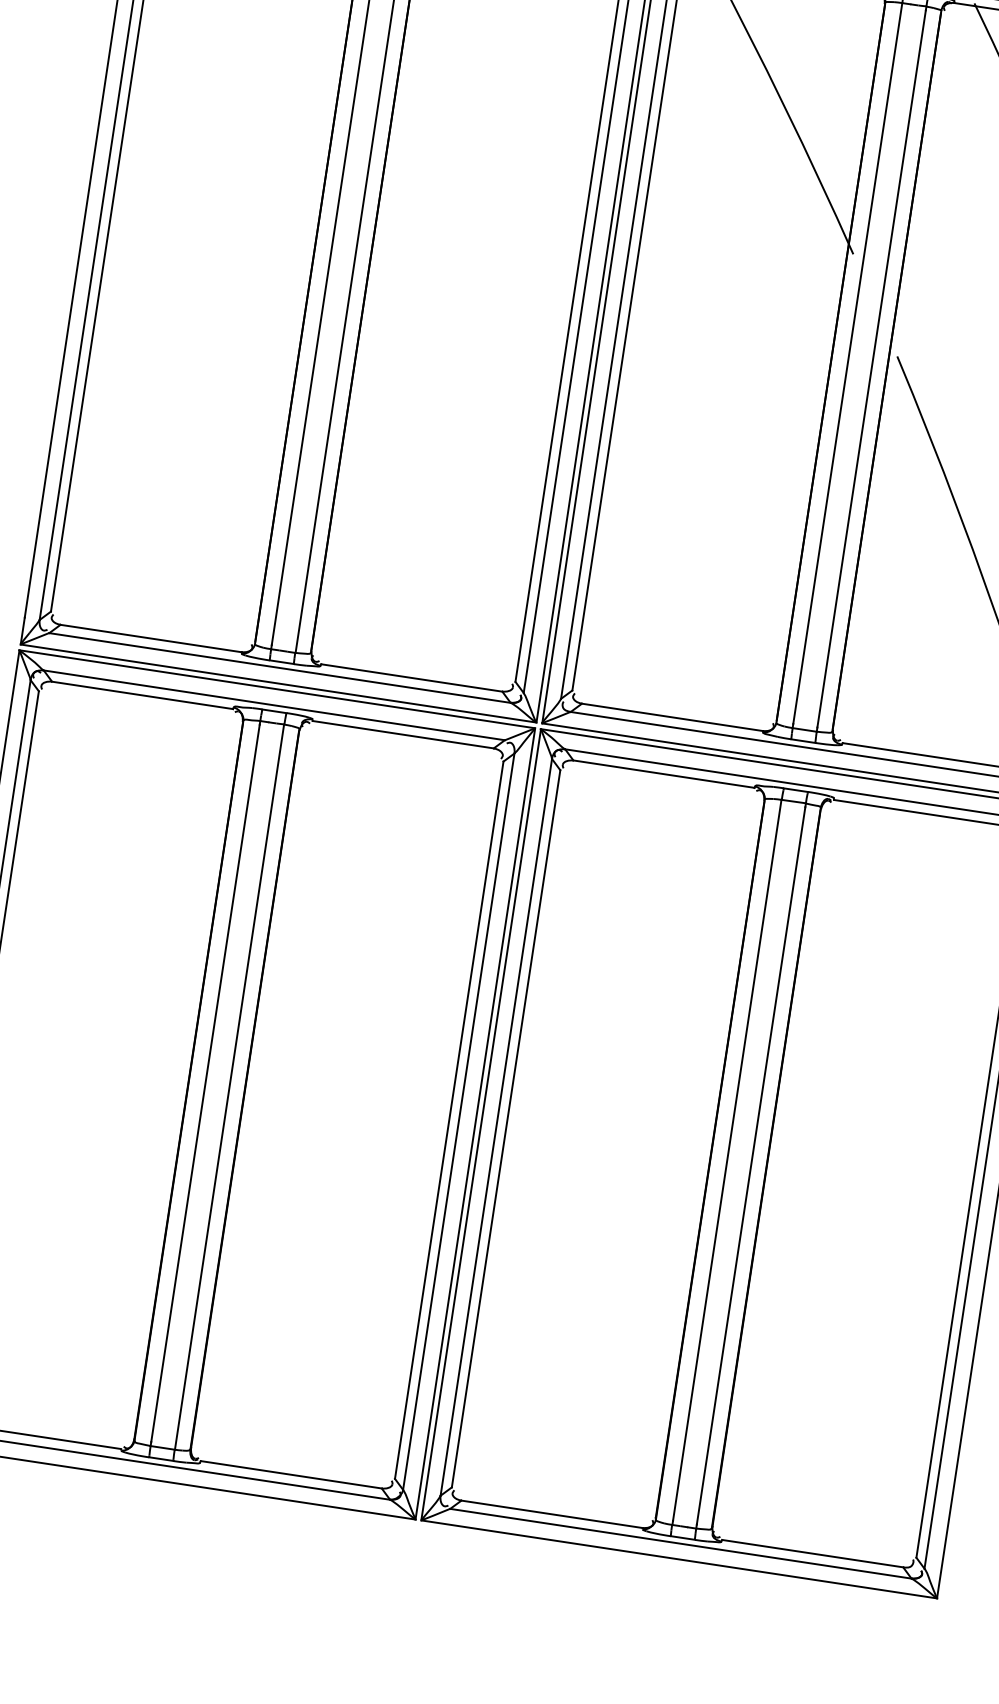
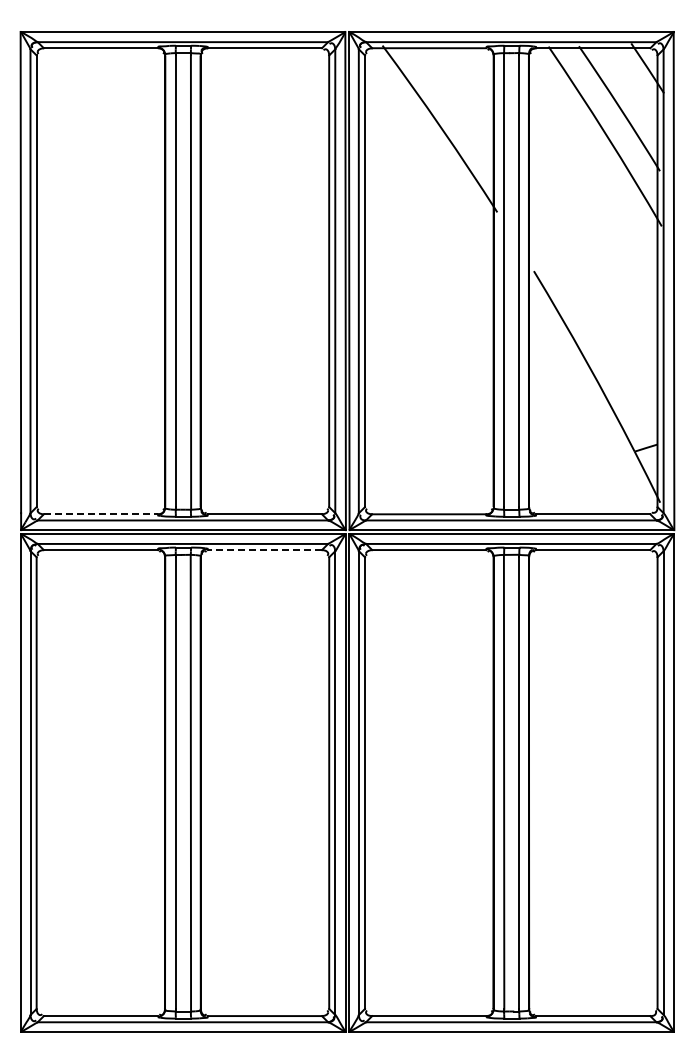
line: (152, 638) -> (101, 514), solid -> dashed
line: (402, 735) -> (264, 550), solid -> dashed

